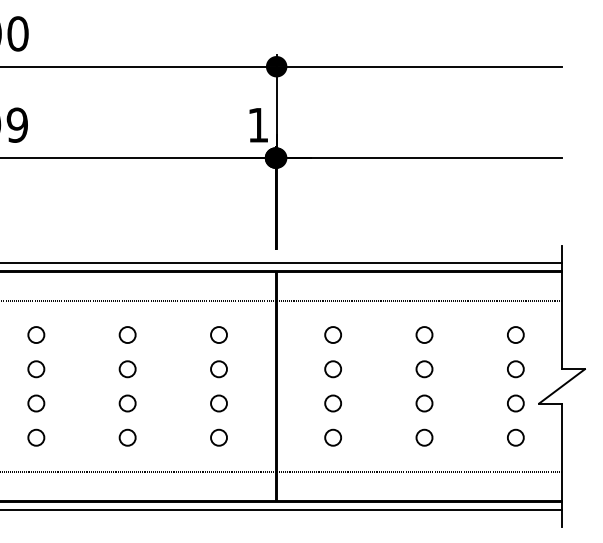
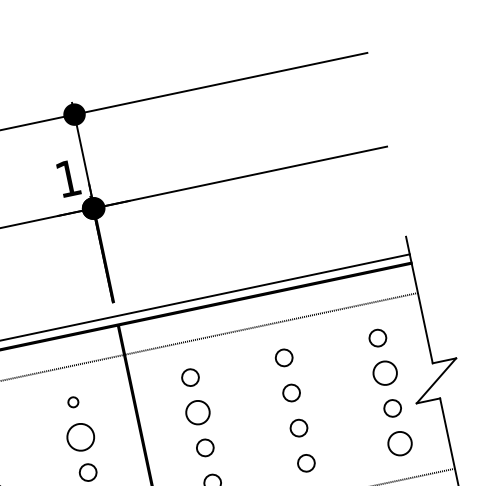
circle: (218, 334) -> (72, 401), size x0.6
circle: (218, 369) -> (80, 437), size x1.6
circle: (332, 369) -> (197, 413), size x1.4
circle: (515, 369) -> (385, 373), size x1.4
circle: (515, 437) -> (399, 443), size x1.4

